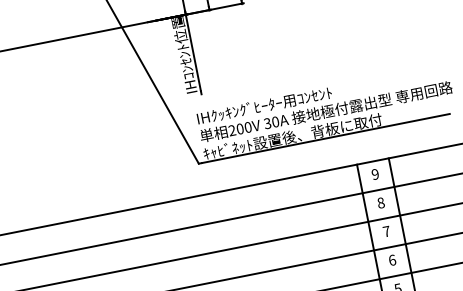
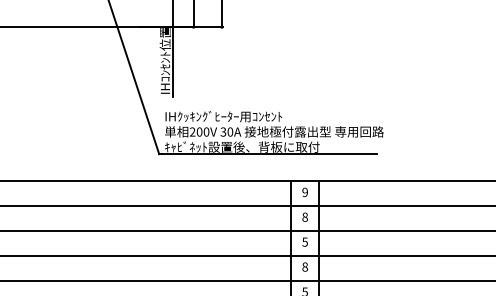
text: (385, 231) -> (304, 241), 7 -> 5
text: (392, 259) -> (305, 266), 6 -> 8

